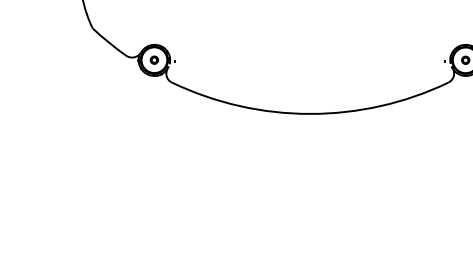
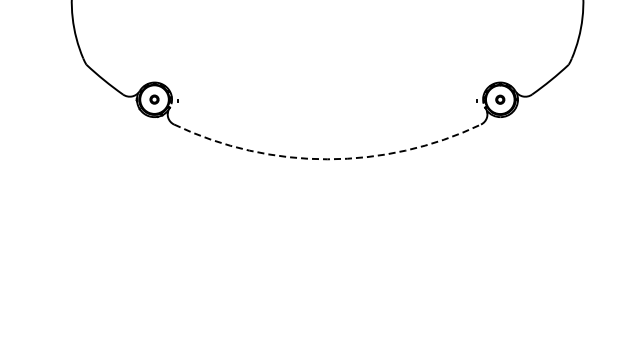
arc: (310, 114) -> (327, 159), solid -> dashed

